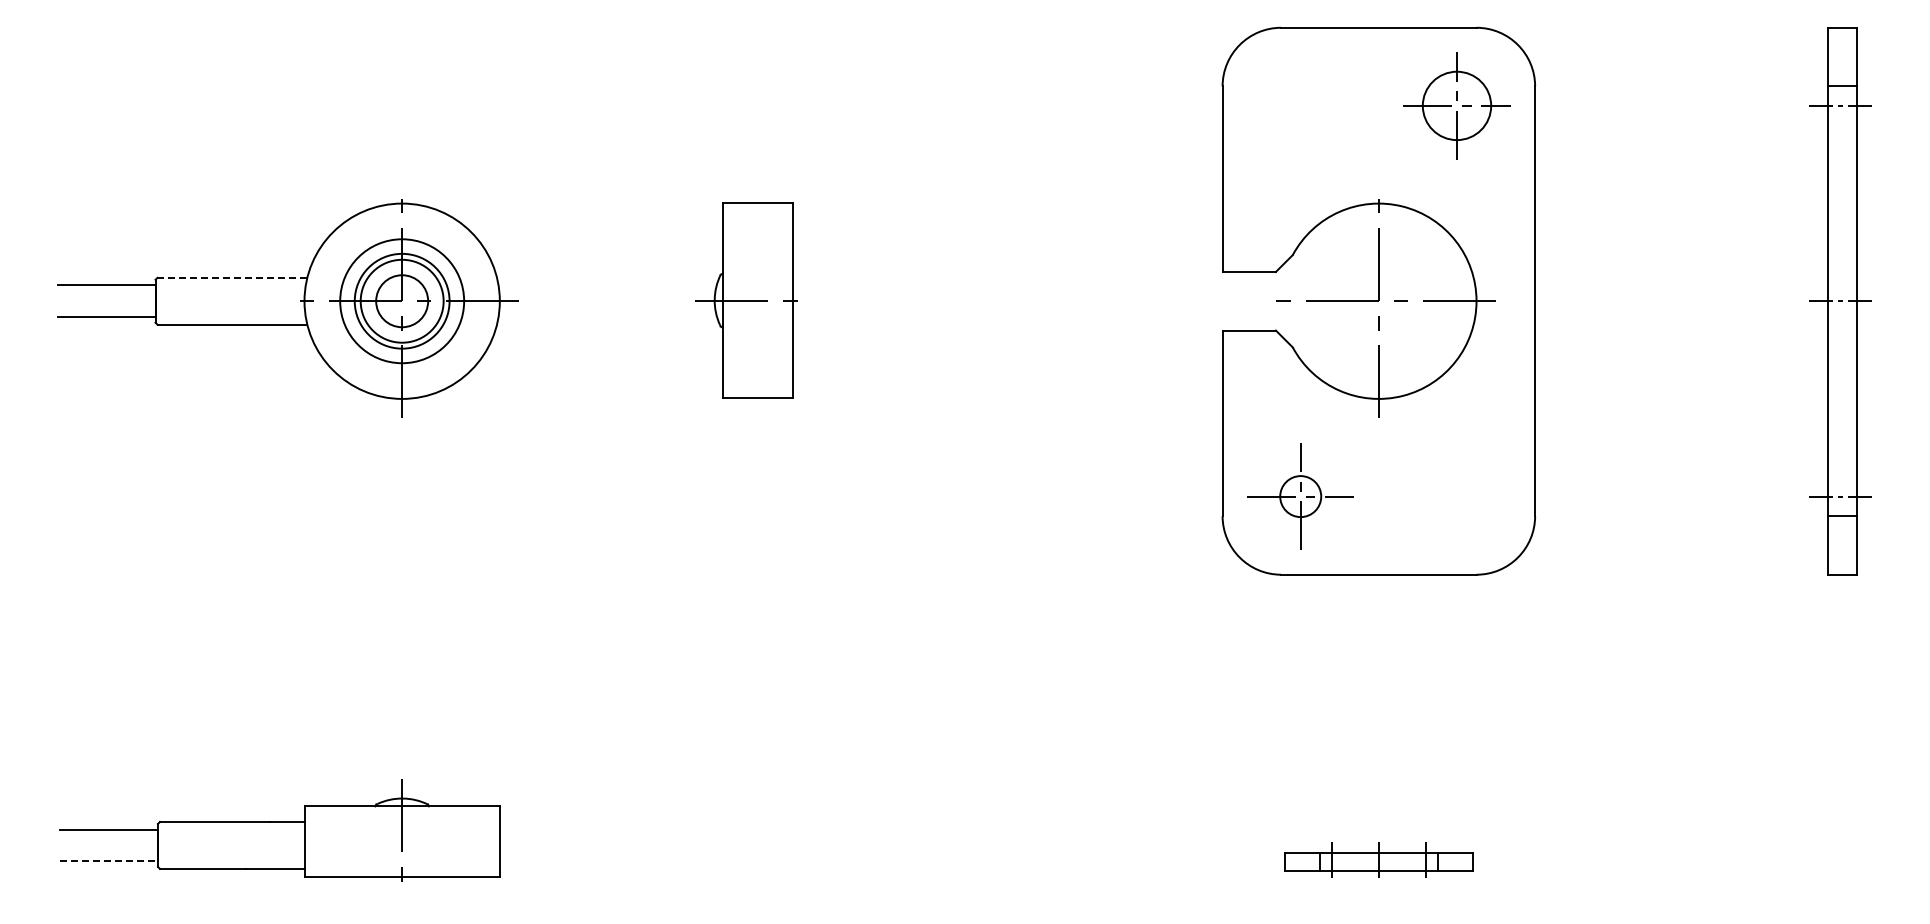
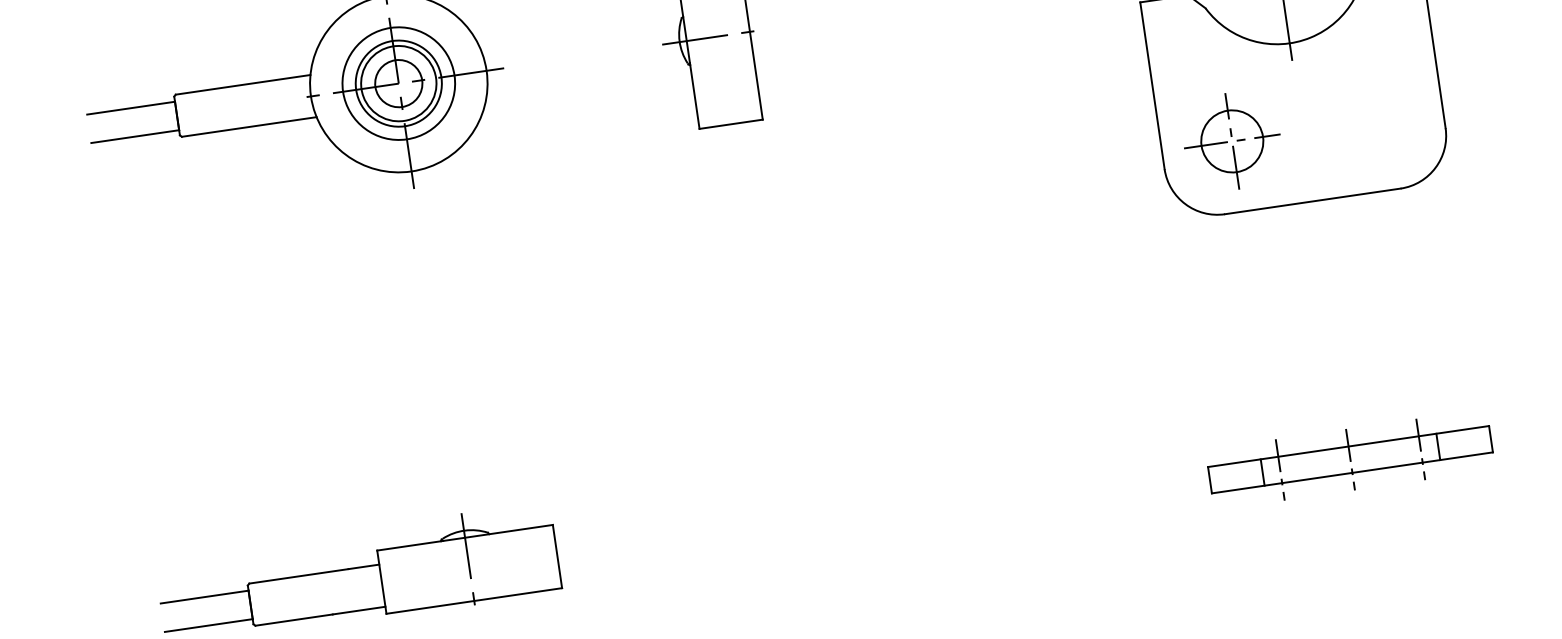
line: (232, 277) -> (243, 84), dashed -> solid
circle: (1300, 496) -> (1232, 141), size x1.67
line: (109, 861) -> (209, 625), dashed -> solid
part: (1378, 861) -> (1350, 459), size x1.67

